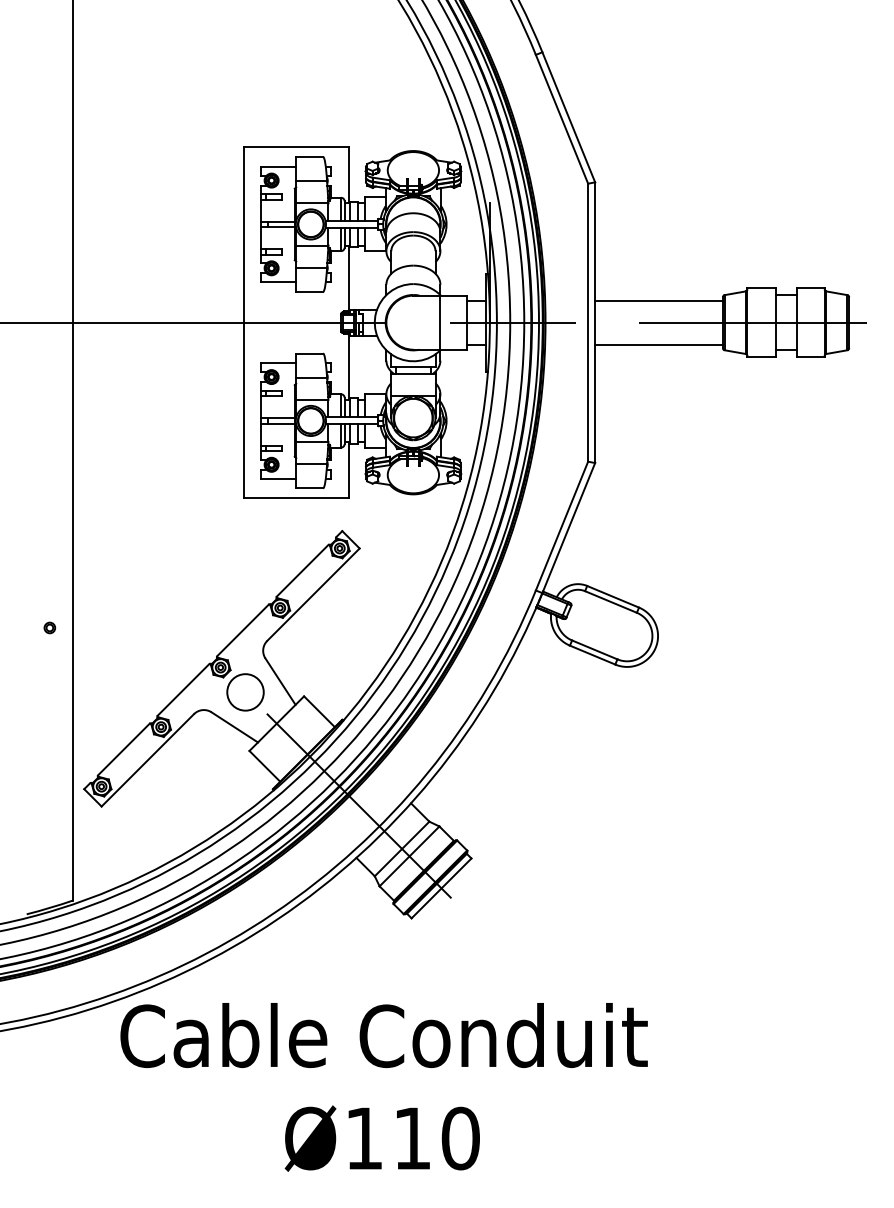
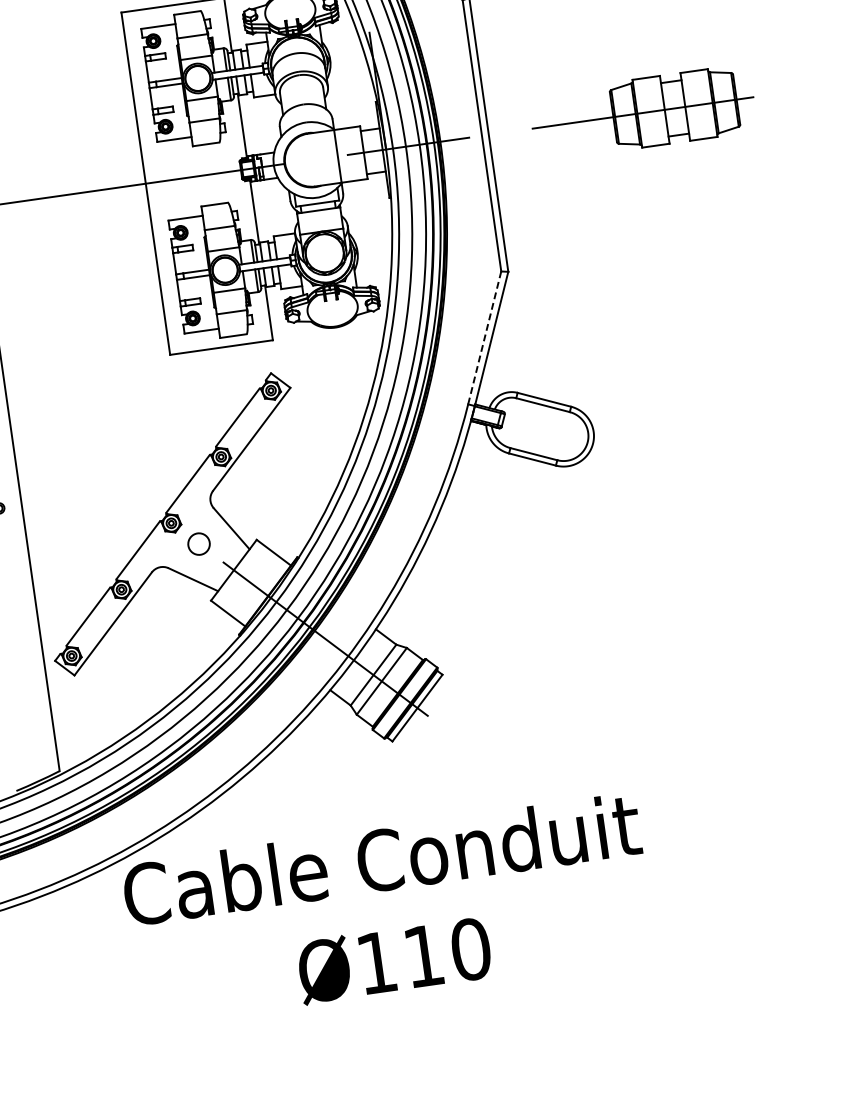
line: (658, 300) -> (547, 104), removed
line: (658, 344) -> (553, 147), removed
line: (562, 525) -> (485, 337), solid -> dashed
circle: (245, 692) -> (199, 544), size x0.6

